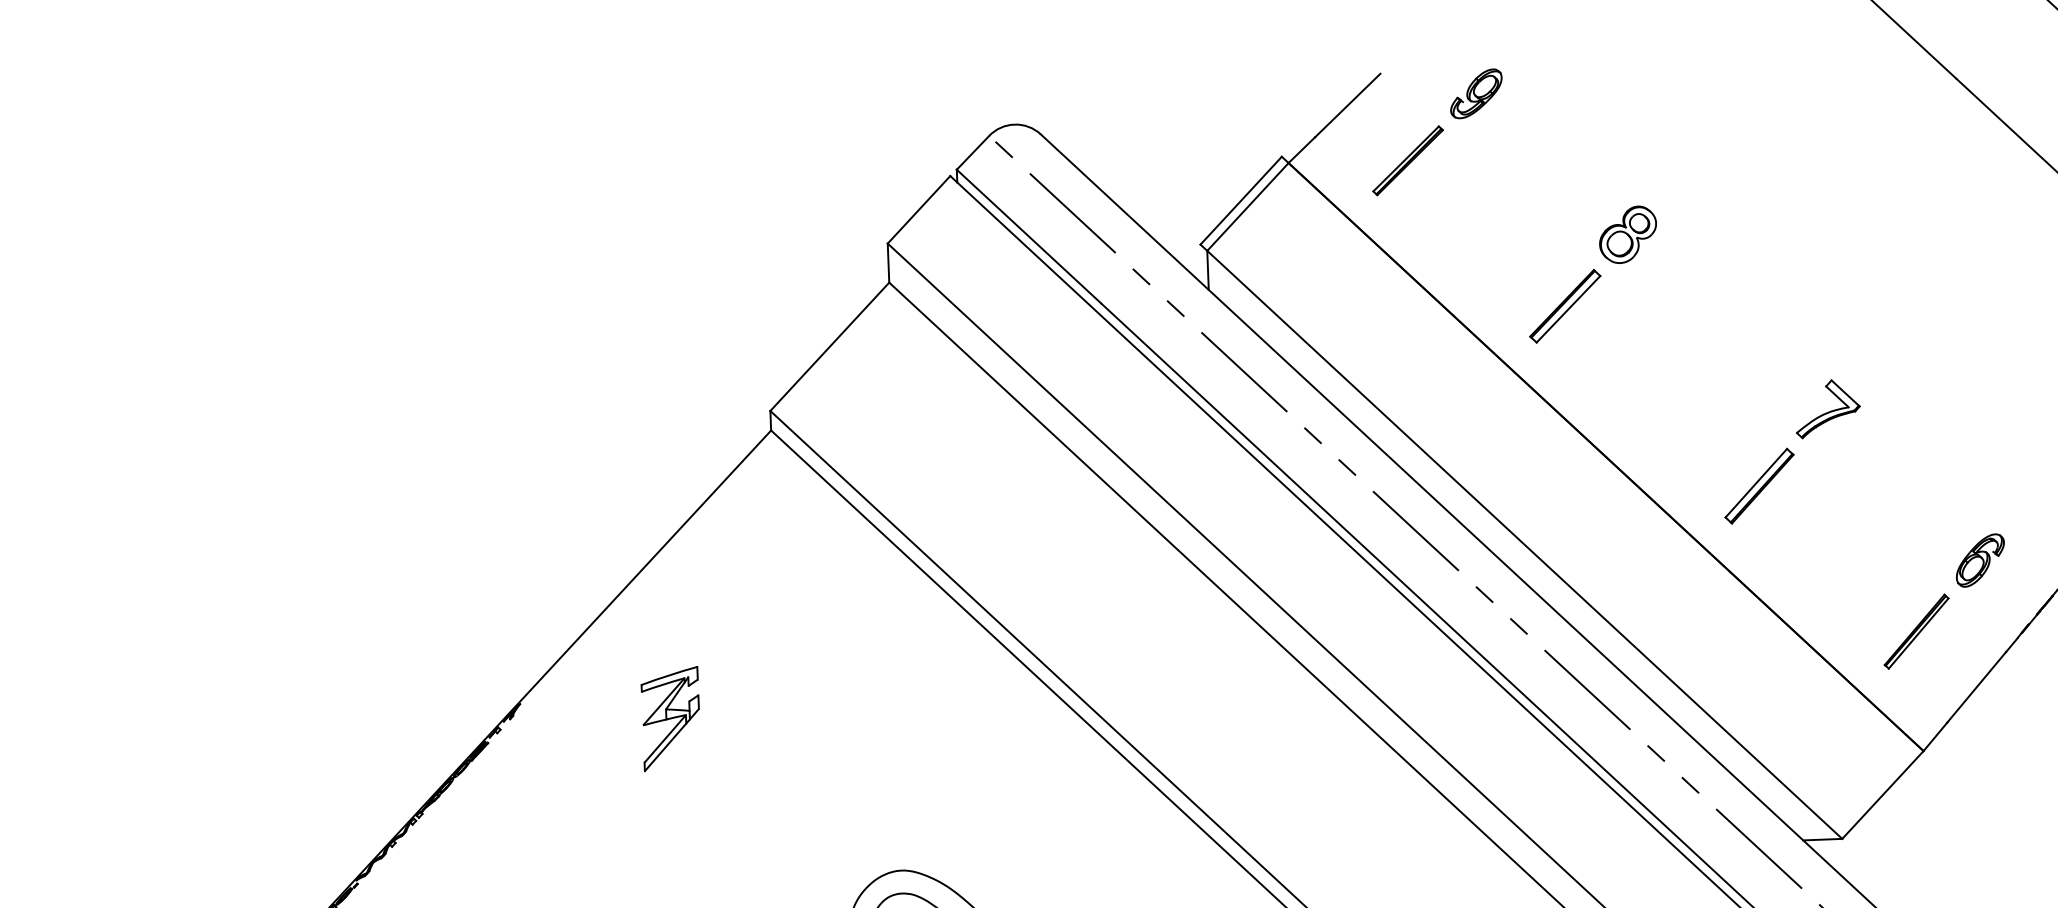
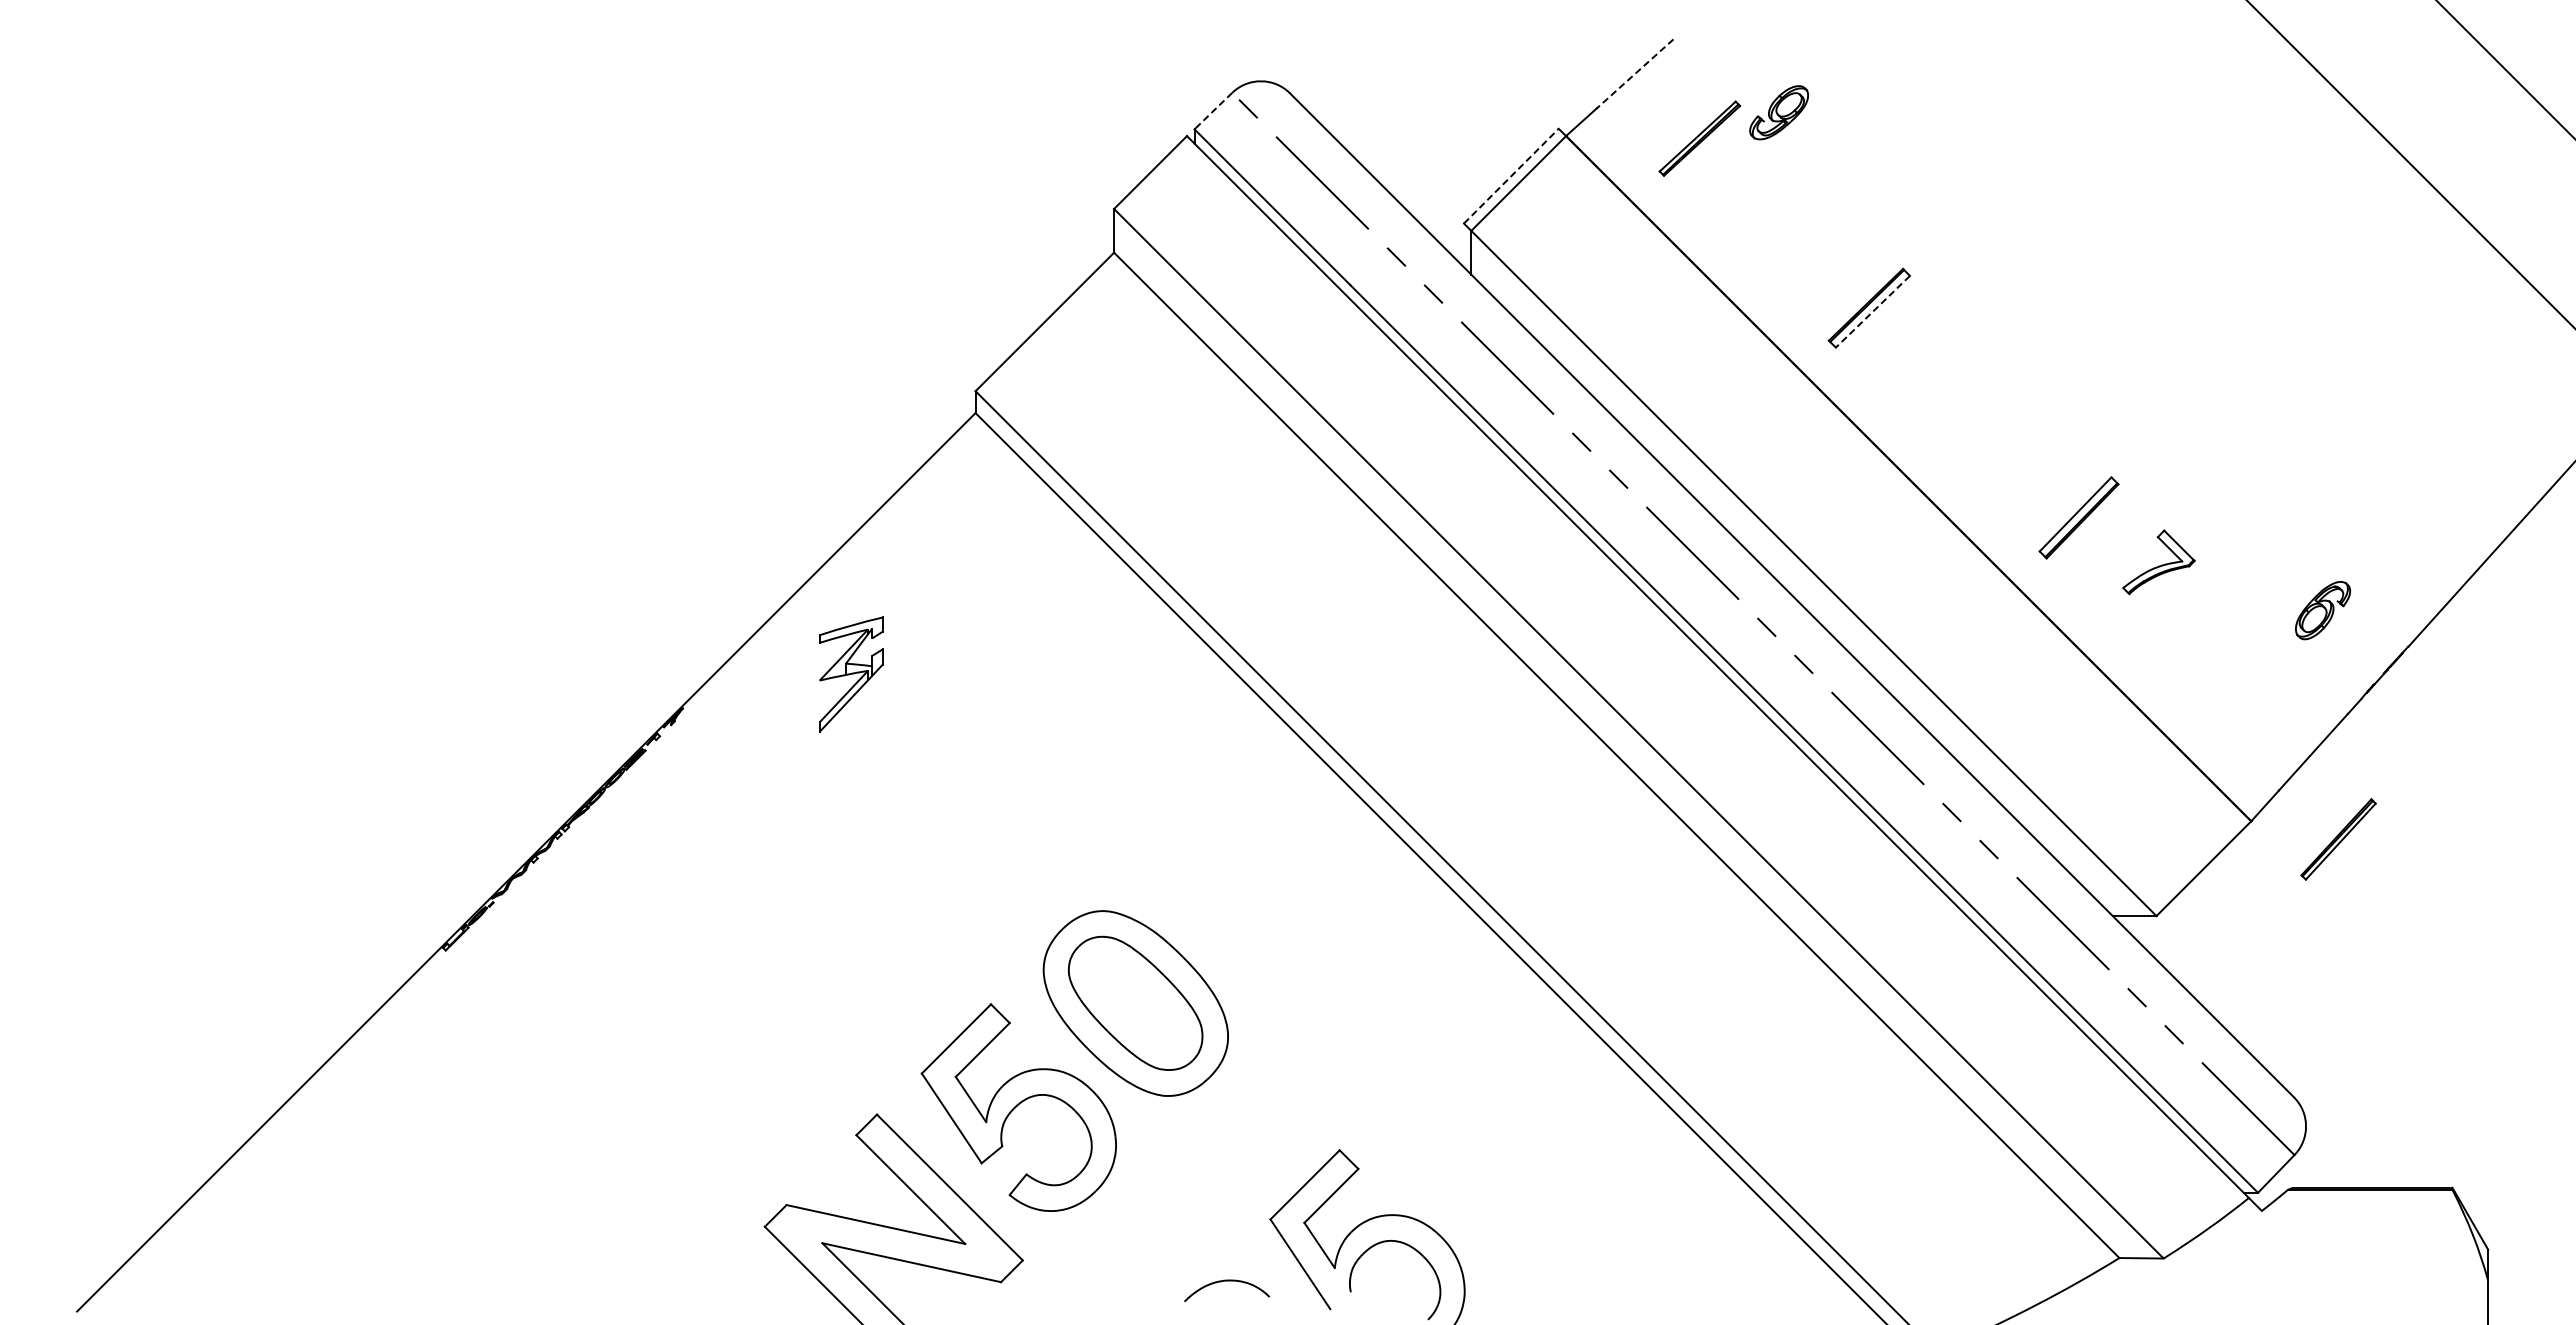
part: (1475, 93) -> (1778, 112), moved
line: (1347, 105) -> (1634, 74), solid -> dashed
line: (973, 153) -> (1213, 111), solid -> dashed
line: (1241, 200) -> (1511, 175), solid -> dashed
part: (1627, 234) -> (1942, 230), removed
line: (1568, 309) -> (1872, 311), solid -> dashed
part: (1827, 409) -> (2158, 562), moved
part: (1916, 631) -> (2338, 839), moved
part: (671, 718) -> (851, 674), moved

